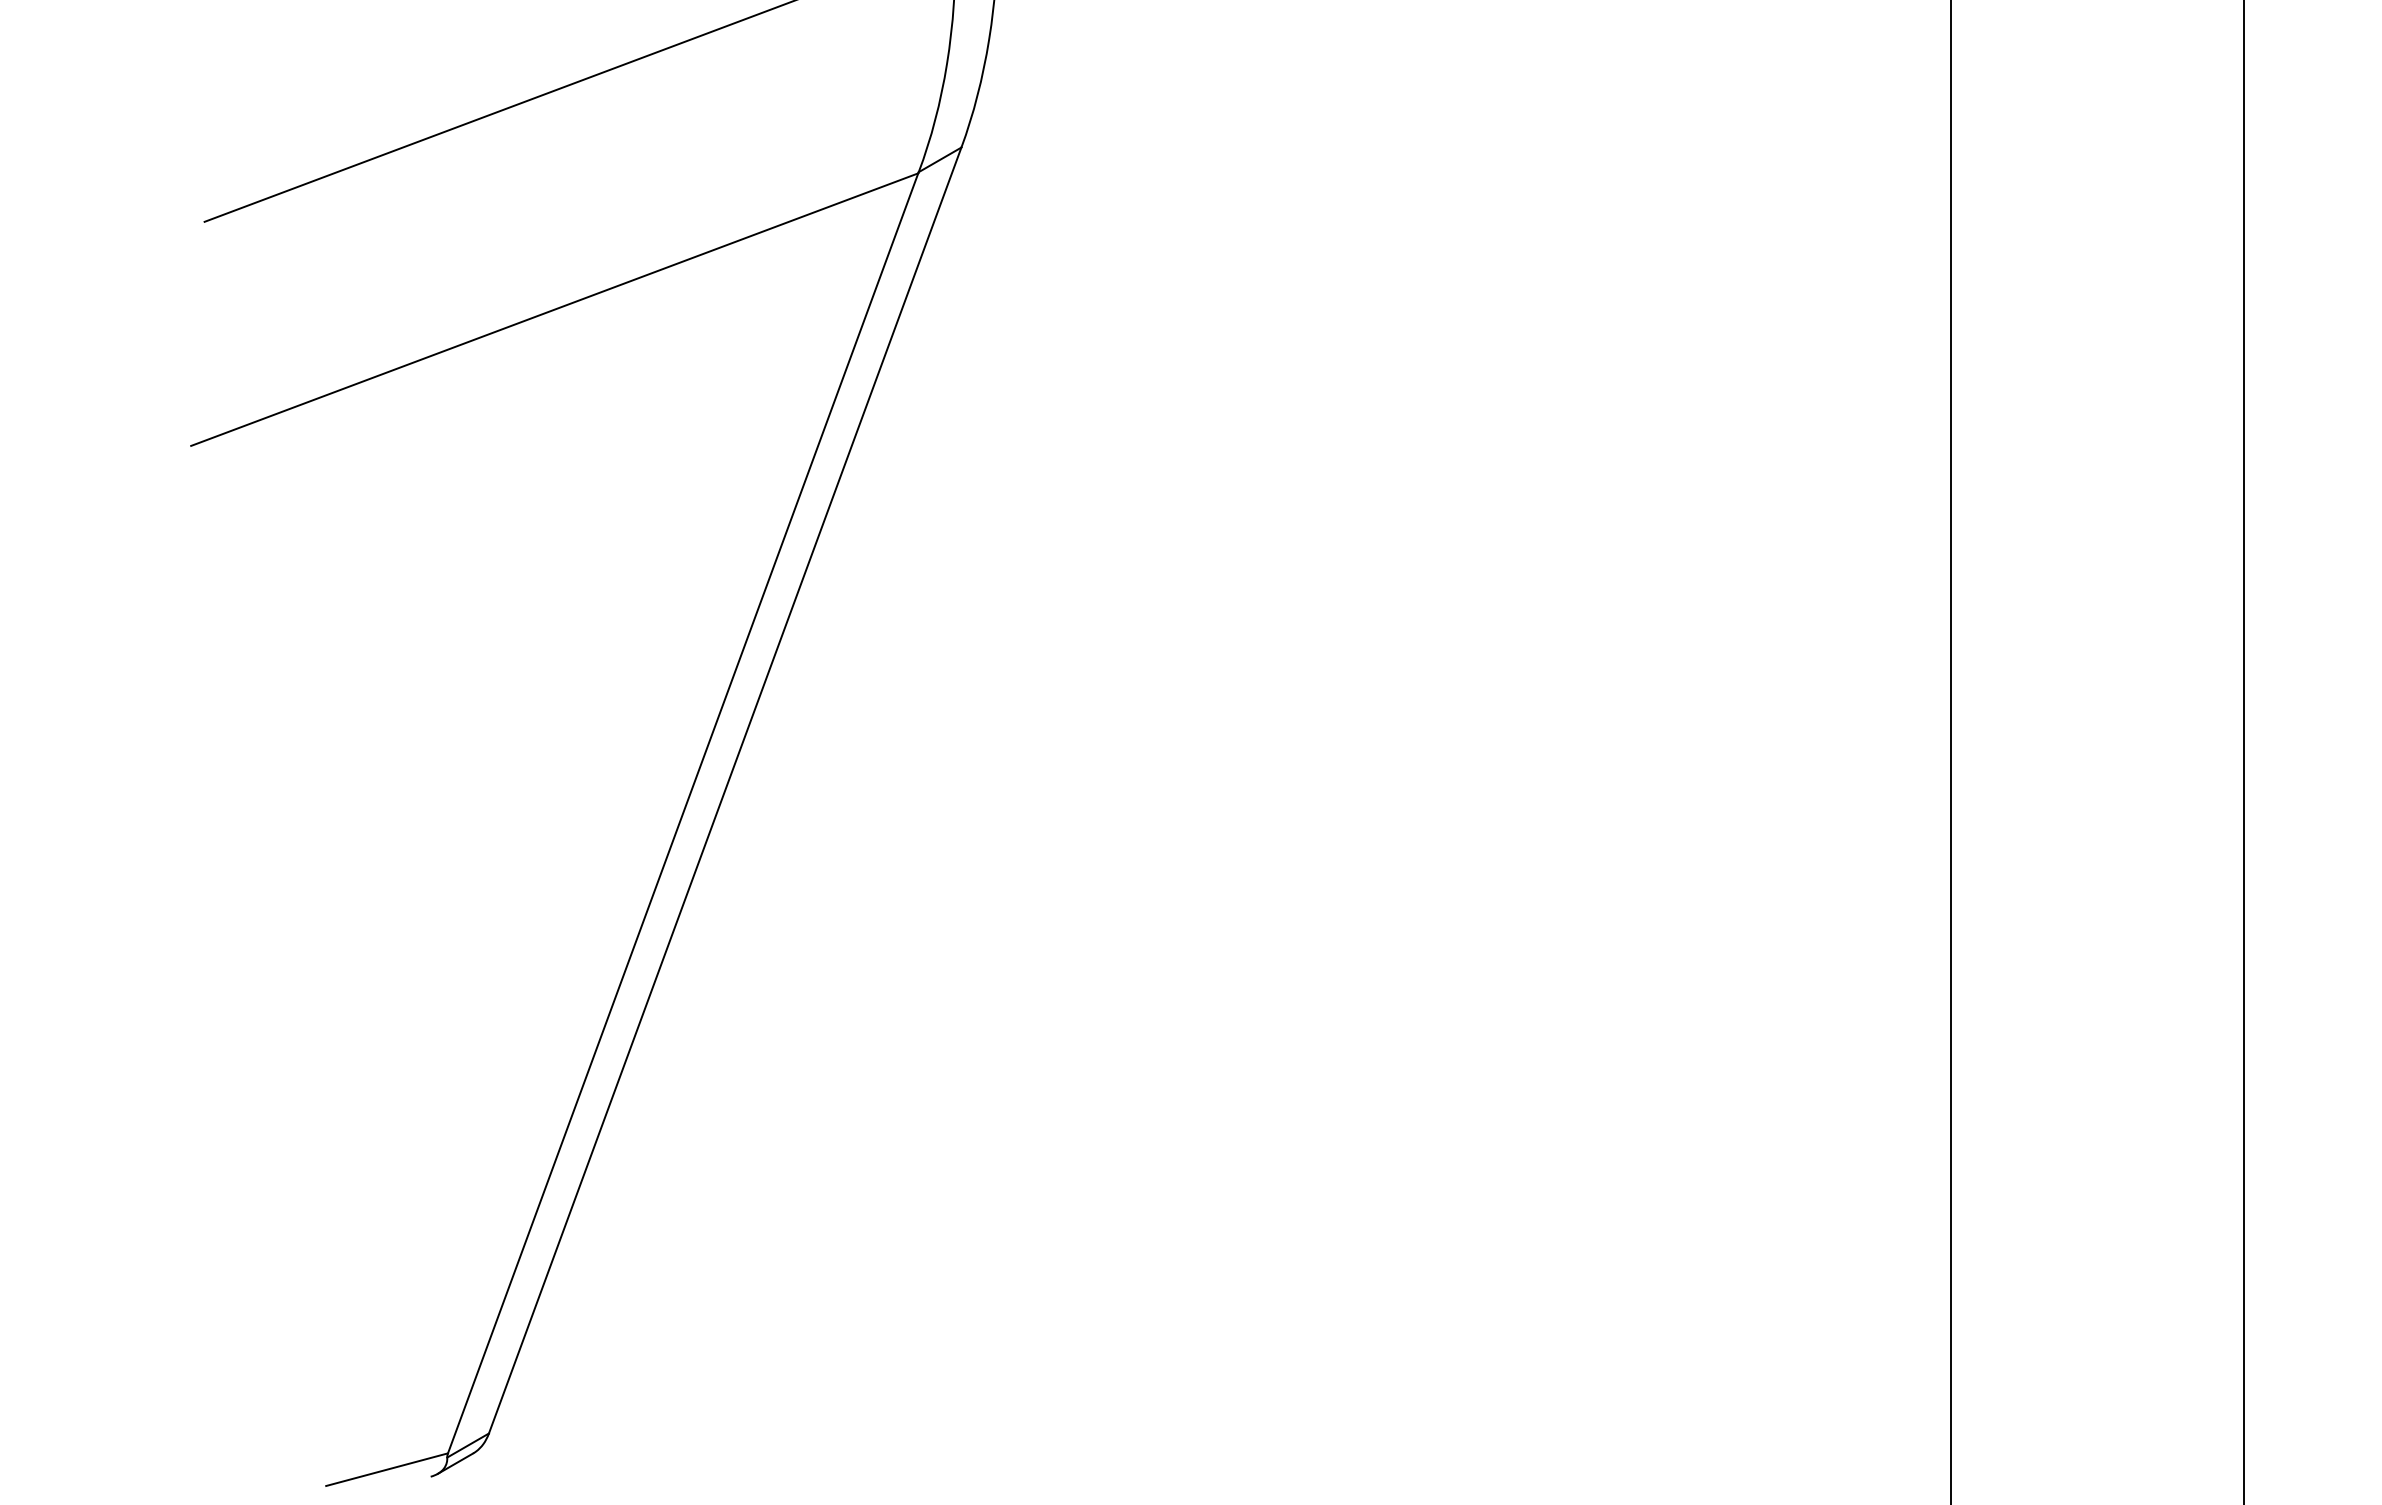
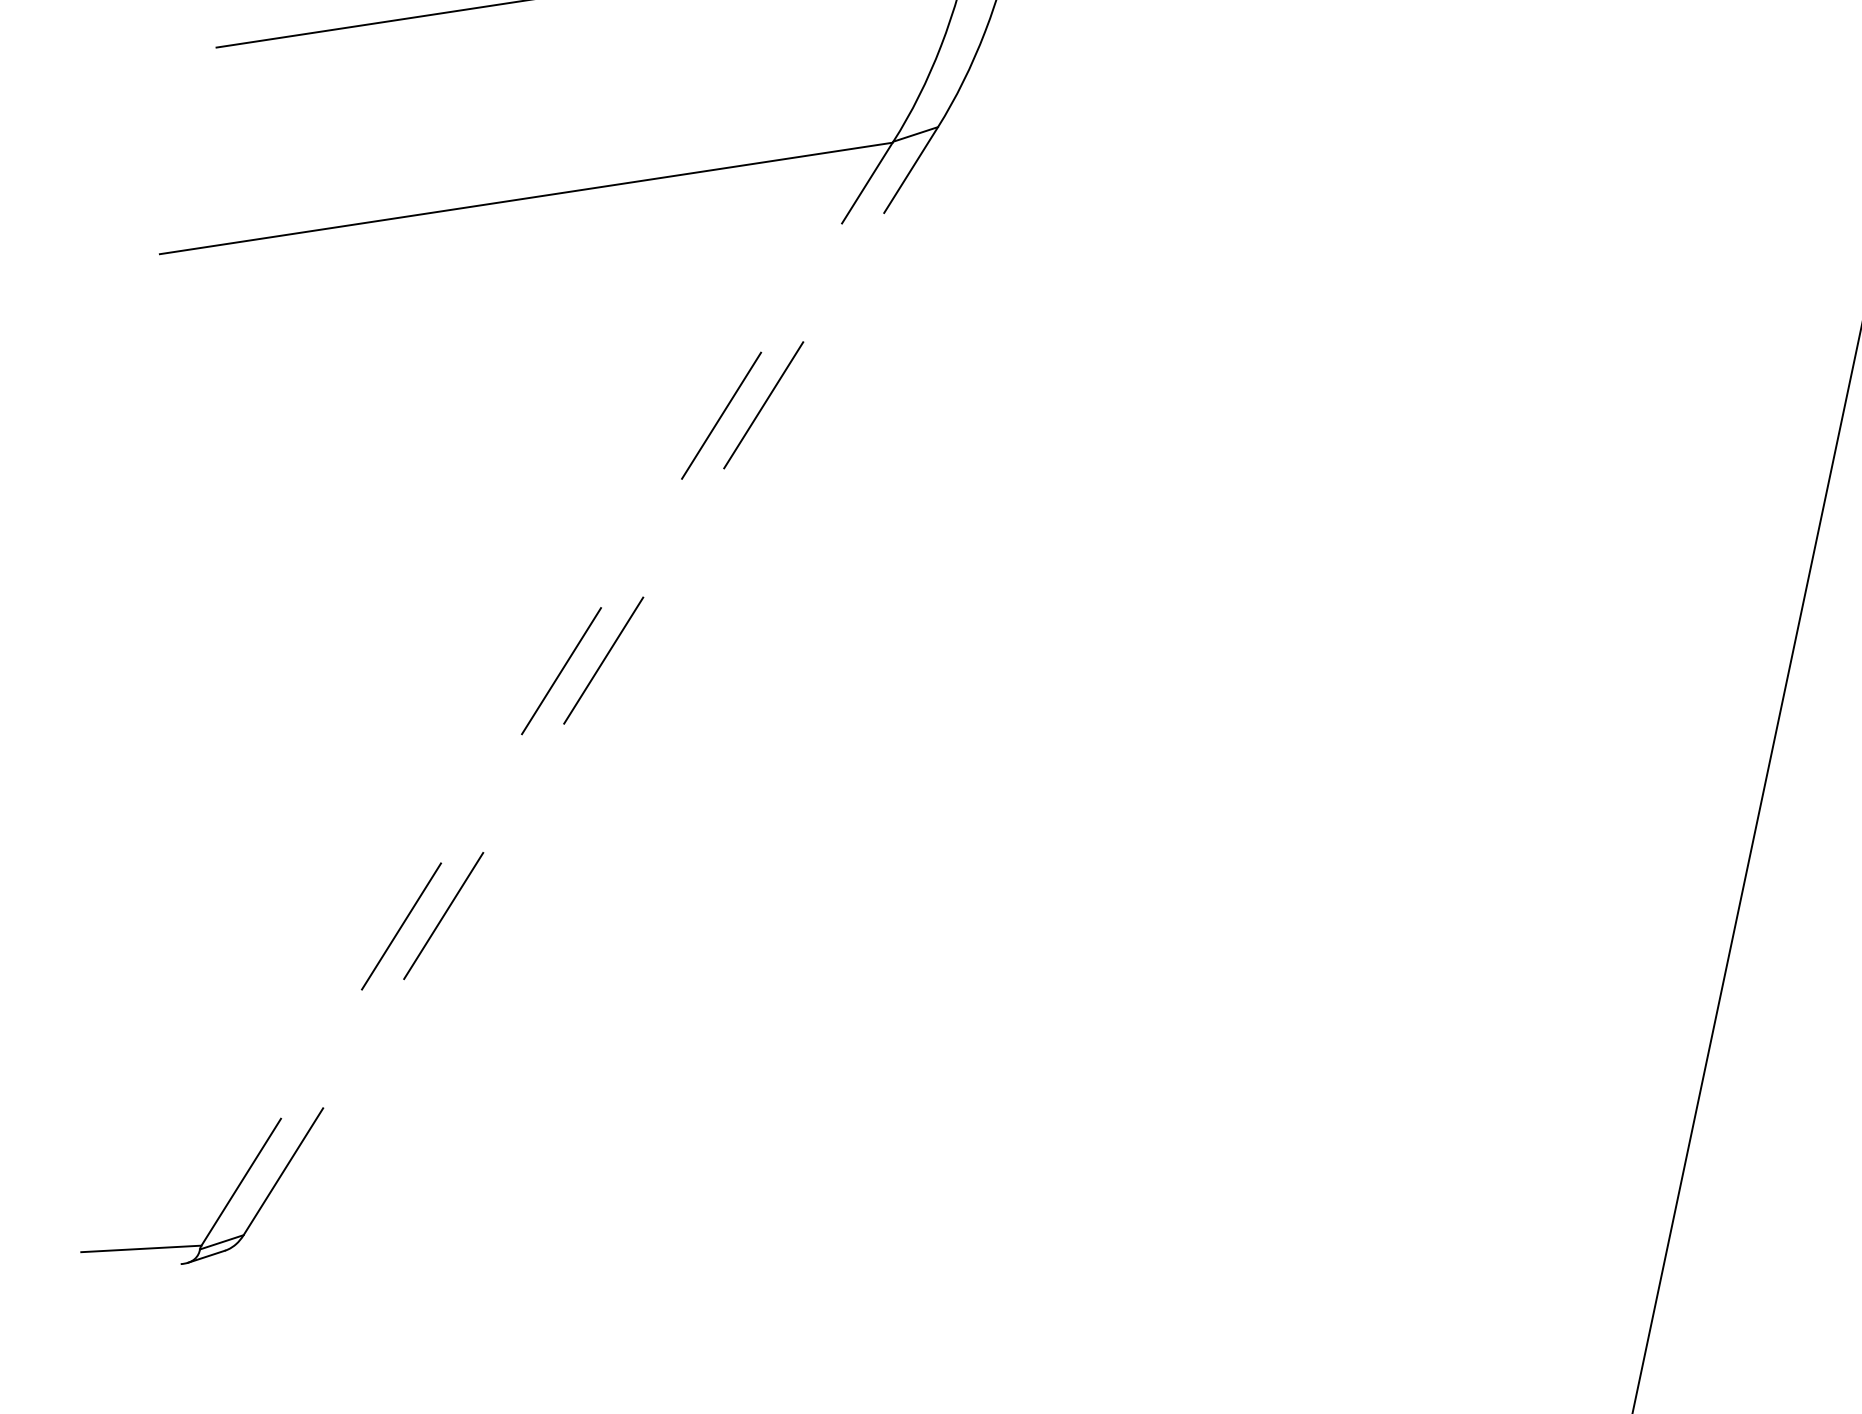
line: (725, 790) -> (591, 681), solid -> dashed
line: (683, 813) -> (547, 694), solid -> dashed

